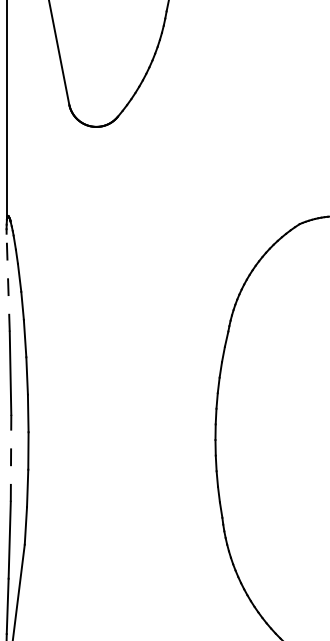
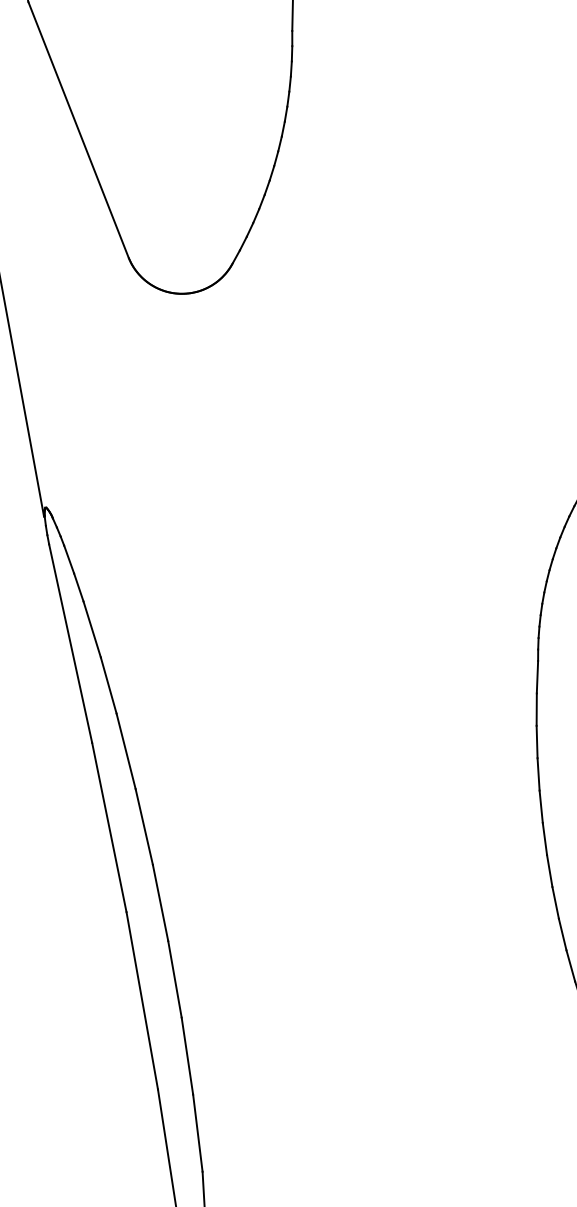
line: (8, 282) -> (71, 643), dashed -> solid
line: (11, 457) -> (142, 999), dashed -> solid

